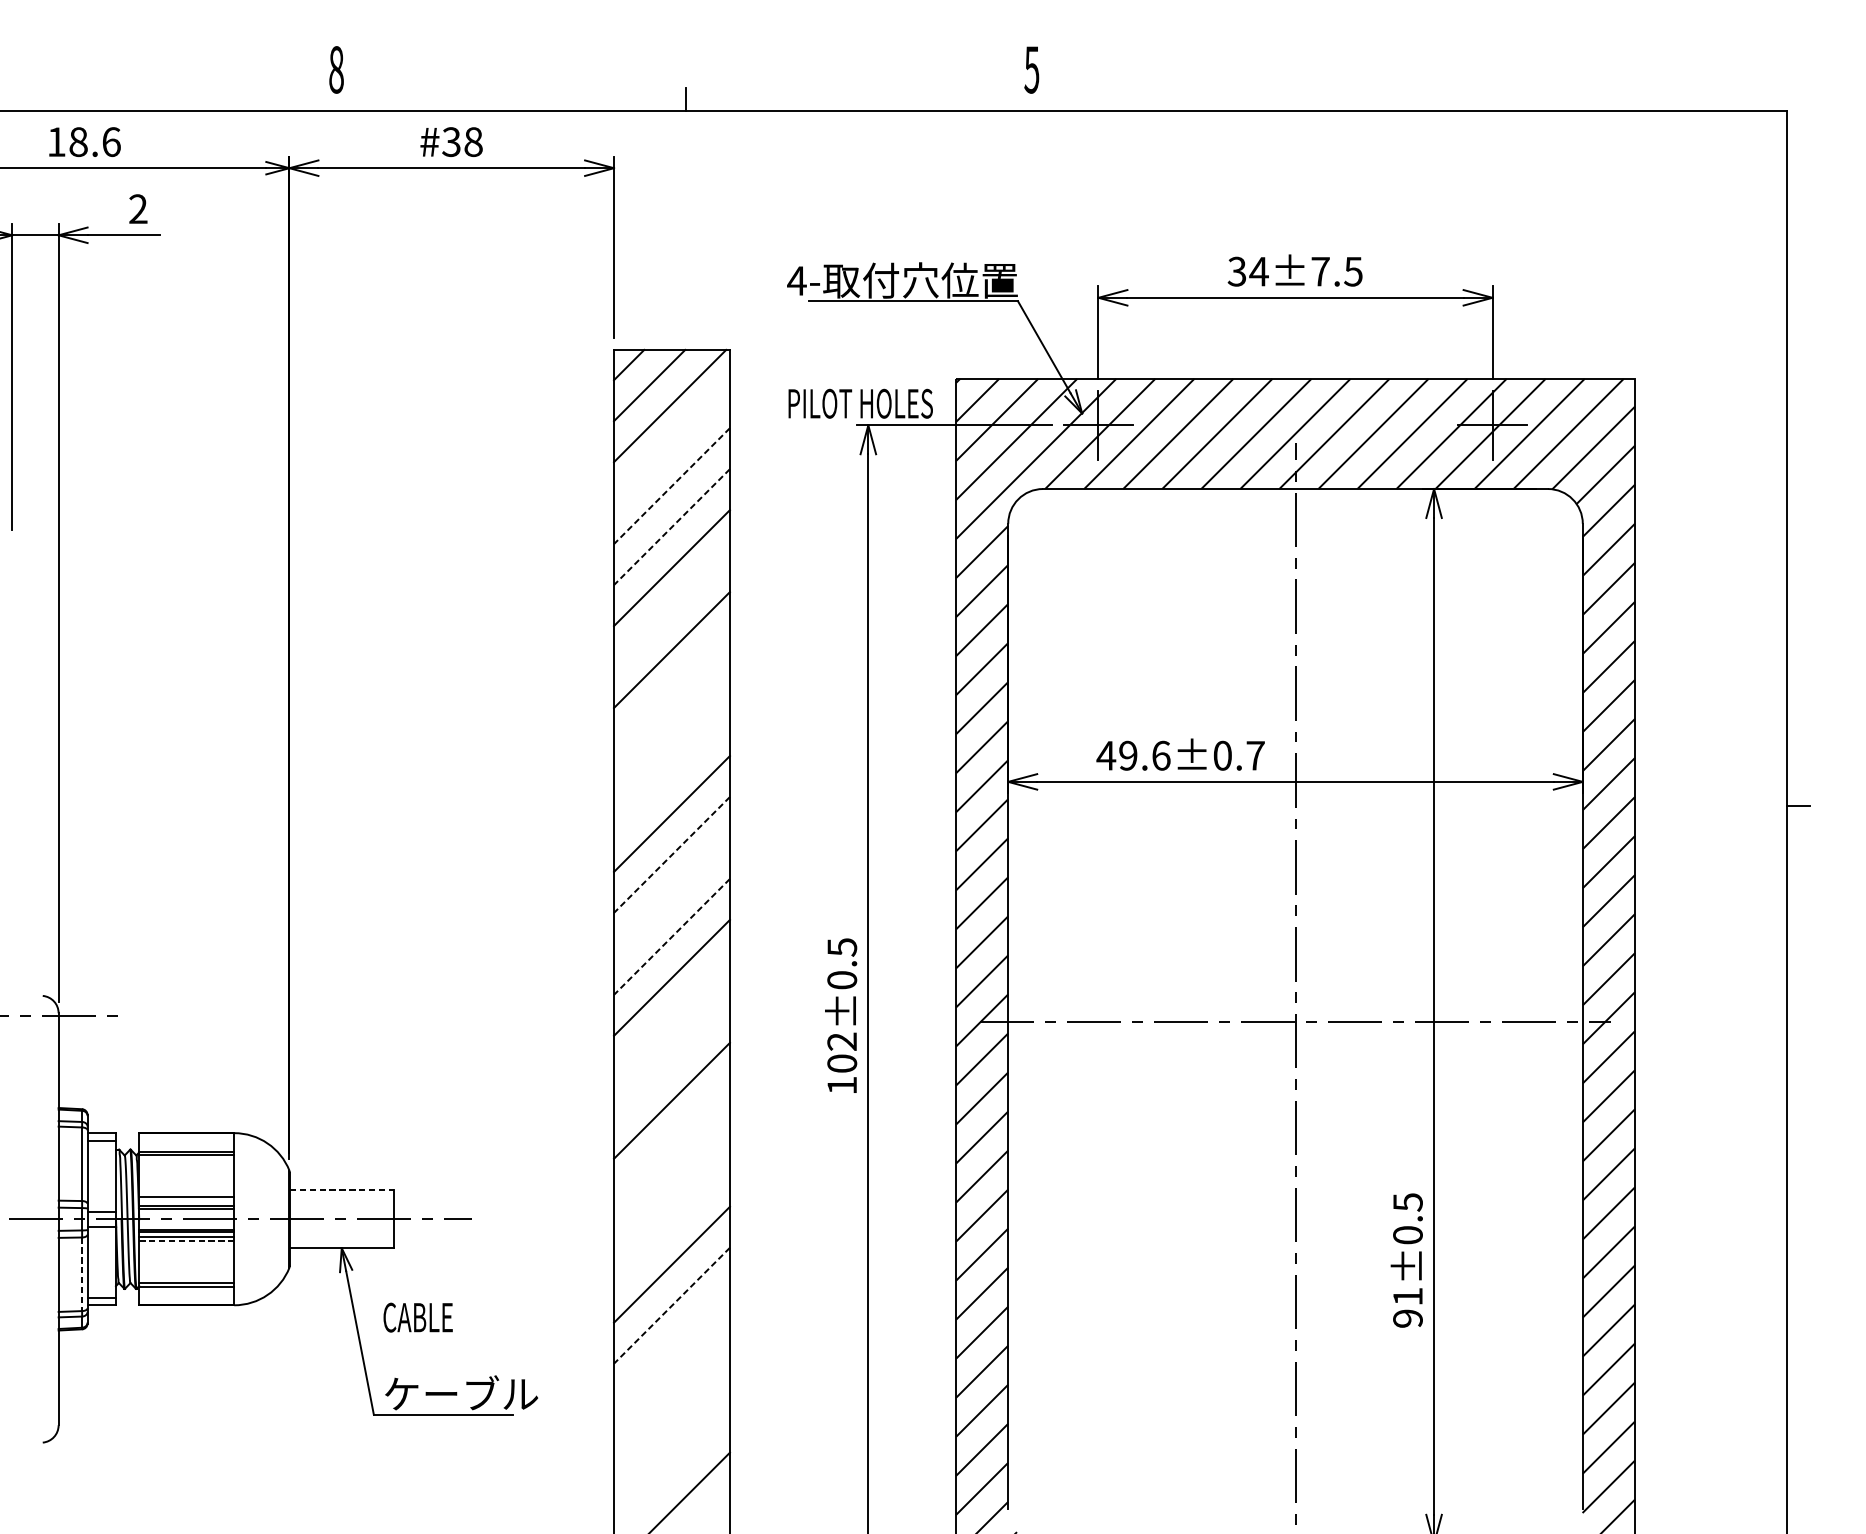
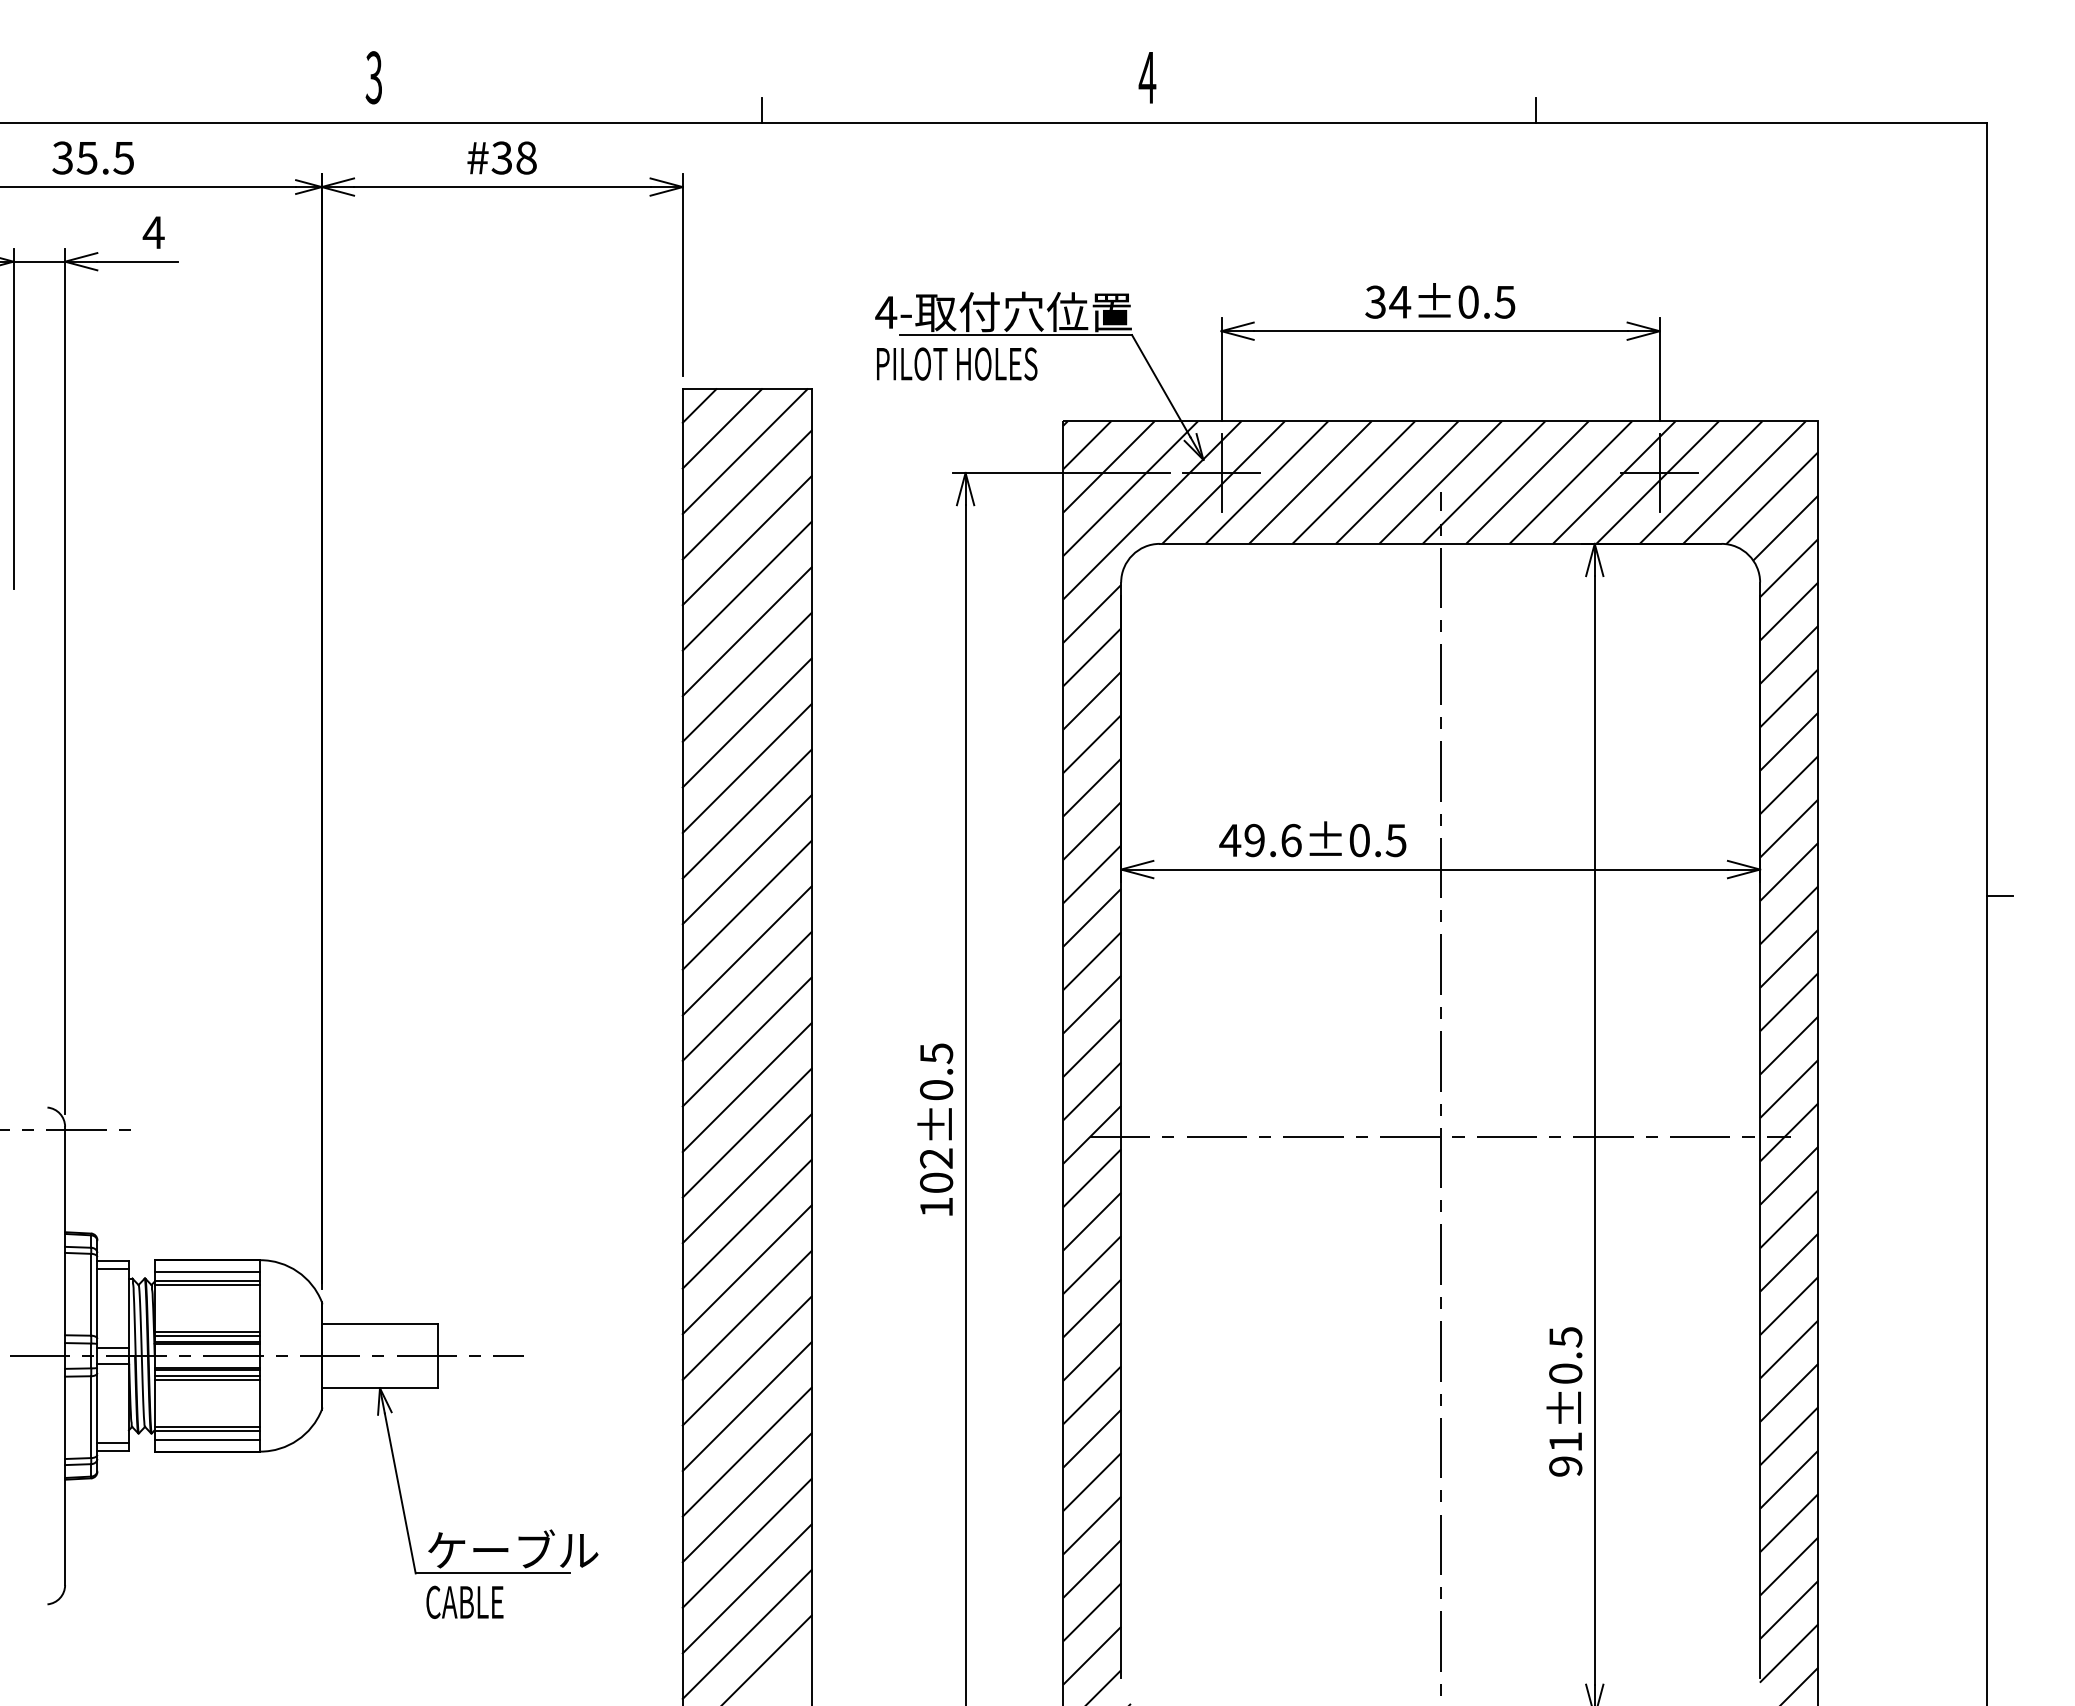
text: (335, 69) -> (373, 77), 8 -> 3
text: (1031, 70) -> (1147, 78), 5 -> 4
line: (1380, 99) -> (1535, 110), added
text: (84, 141) -> (93, 157), 18.6 -> 35.5
text: (138, 209) -> (153, 232), 2 -> 4
text: (1320, 271) -> (1468, 301), 34±7.5 -> 34±0.5
text: (861, 403) -> (957, 363), moved
line: (671, 444) -> (746, 494), added
line: (671, 486) -> (746, 541), dashed -> solid
line: (671, 527) -> (746, 586), dashed -> solid
line: (671, 608) -> (746, 676), added
line: (671, 691) -> (746, 768), added
line: (671, 731) -> (746, 813), added
text: (1254, 755) -> (1395, 840), 49.6±0.7 -> 49.6±0.5
line: (671, 772) -> (746, 859), added
line: (671, 855) -> (746, 951), dashed -> solid
line: (671, 895) -> (746, 995), added
line: (671, 937) -> (746, 1042), dashed -> solid
line: (671, 1018) -> (746, 1132), added
line: (671, 1059) -> (746, 1178), added
line: (671, 1141) -> (746, 1269), added
line: (186, 1143) -> (207, 1271), added
line: (671, 1181) -> (746, 1314), added
line: (341, 1190) -> (379, 1323), dashed -> solid
line: (186, 1201) -> (207, 1336), added
line: (671, 1223) -> (746, 1360), added
line: (186, 1241) -> (207, 1380), dashed -> solid
line: (82, 1274) -> (91, 1417), dashed -> solid
line: (186, 1294) -> (207, 1439), added
line: (671, 1306) -> (746, 1452), dashed -> solid
text: (417, 1316) -> (464, 1601), moved
line: (671, 1346) -> (746, 1497), added
line: (671, 1386) -> (746, 1542), added
line: (671, 1428) -> (746, 1588), added
line: (671, 1469) -> (746, 1634), added

